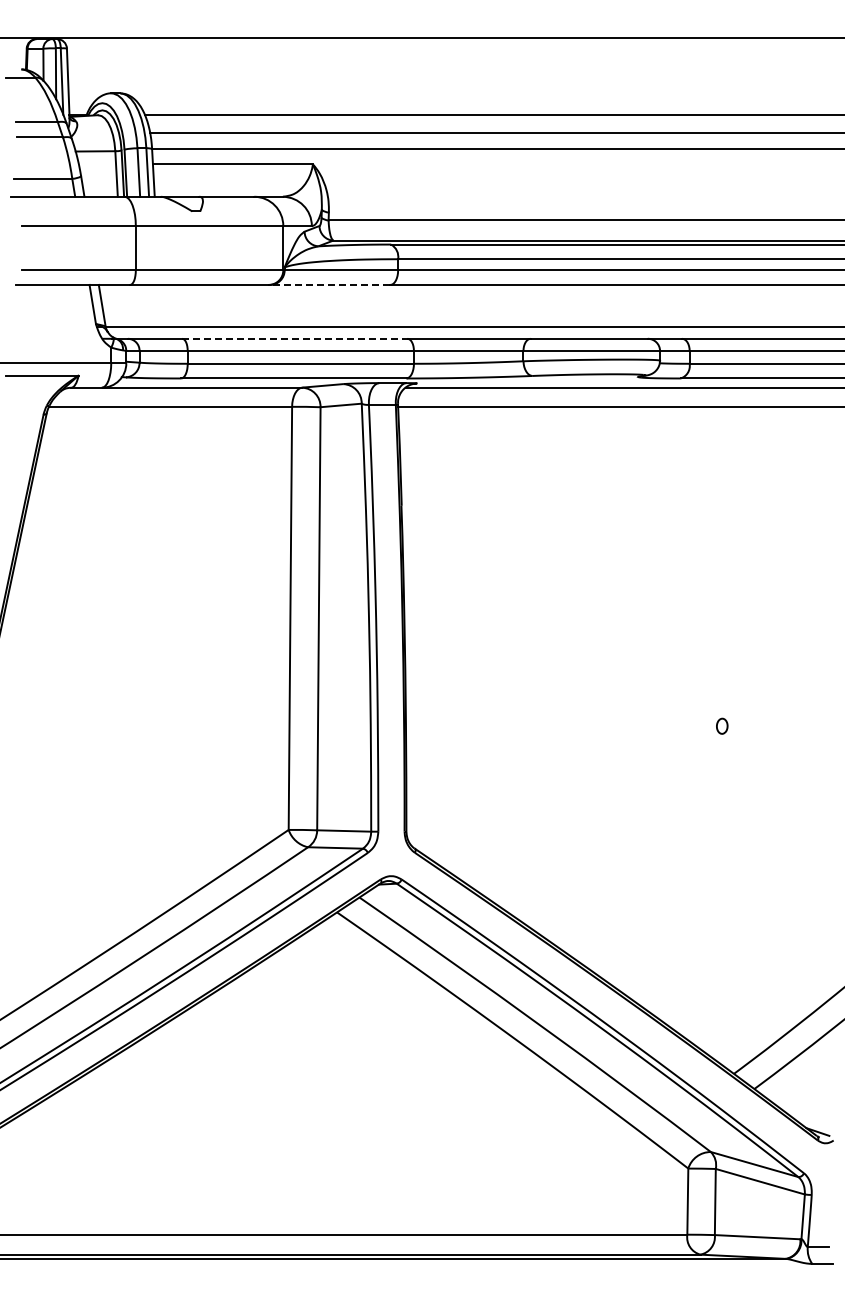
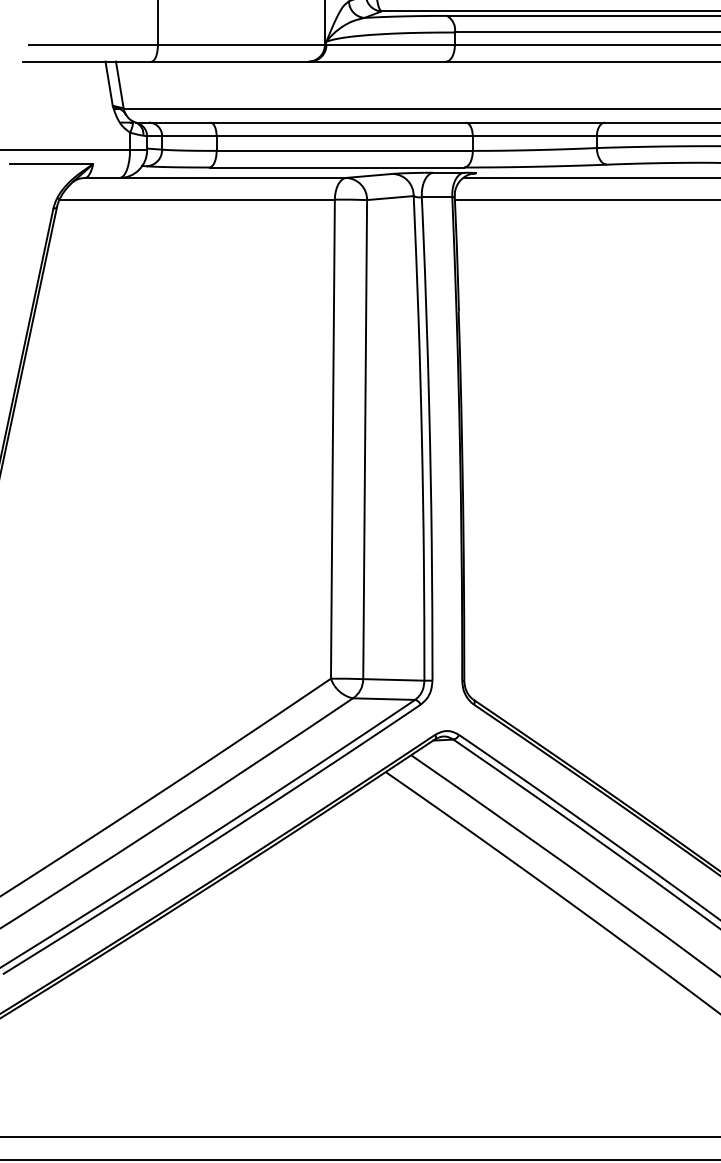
line: (329, 284) -> (377, 61), dashed -> solid
line: (294, 338) -> (337, 122), dashed -> solid

